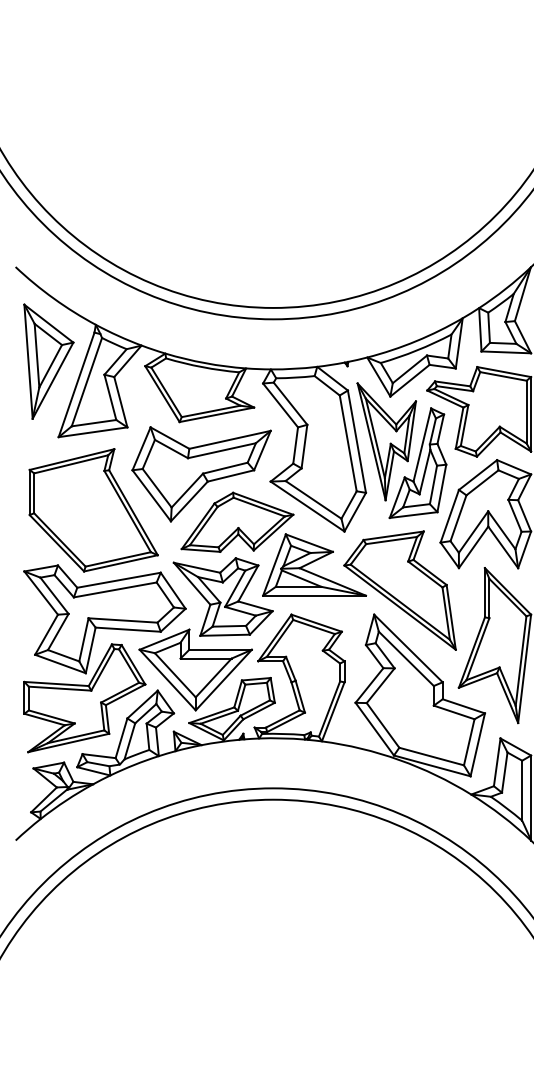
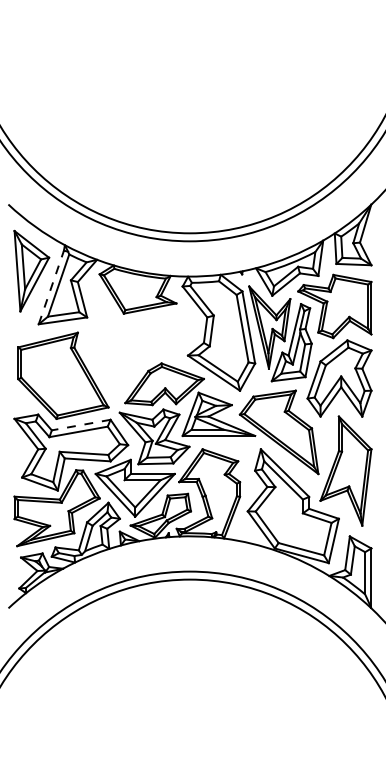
line: (76, 384) -> (51, 287), solid -> dashed
part: (201, 474) -> (139, 350), removed
line: (119, 580) -> (81, 425), solid -> dashed

